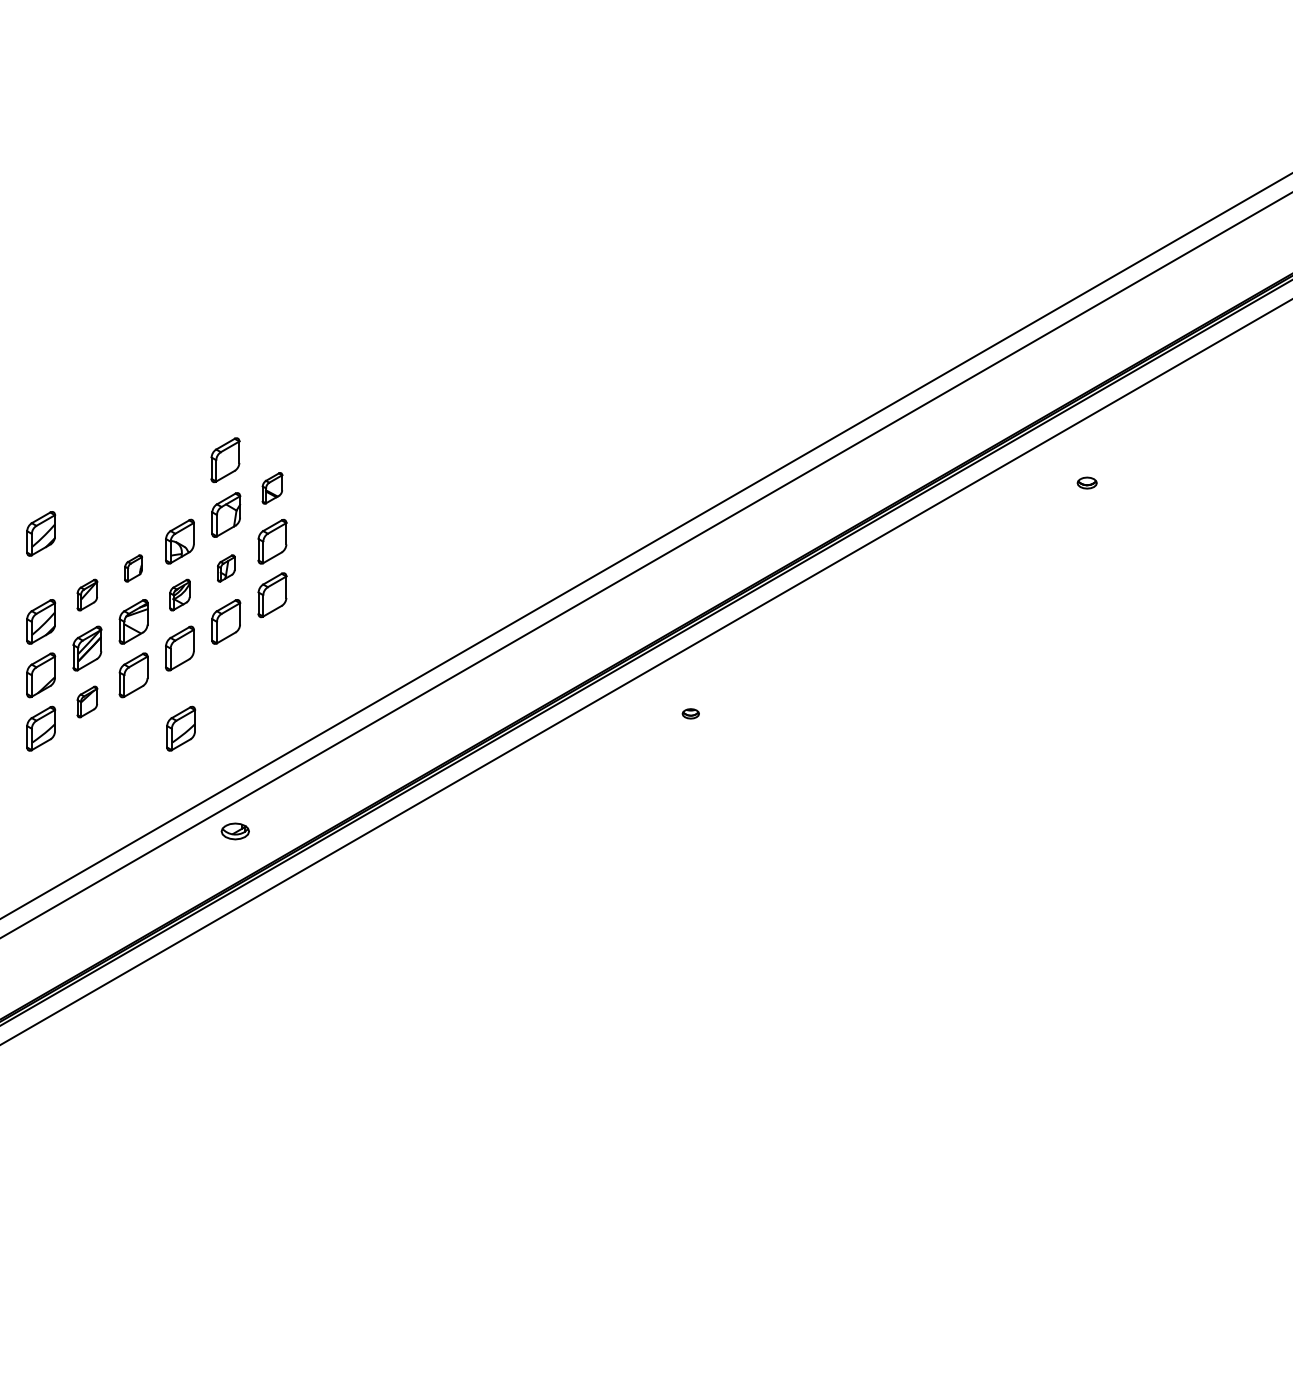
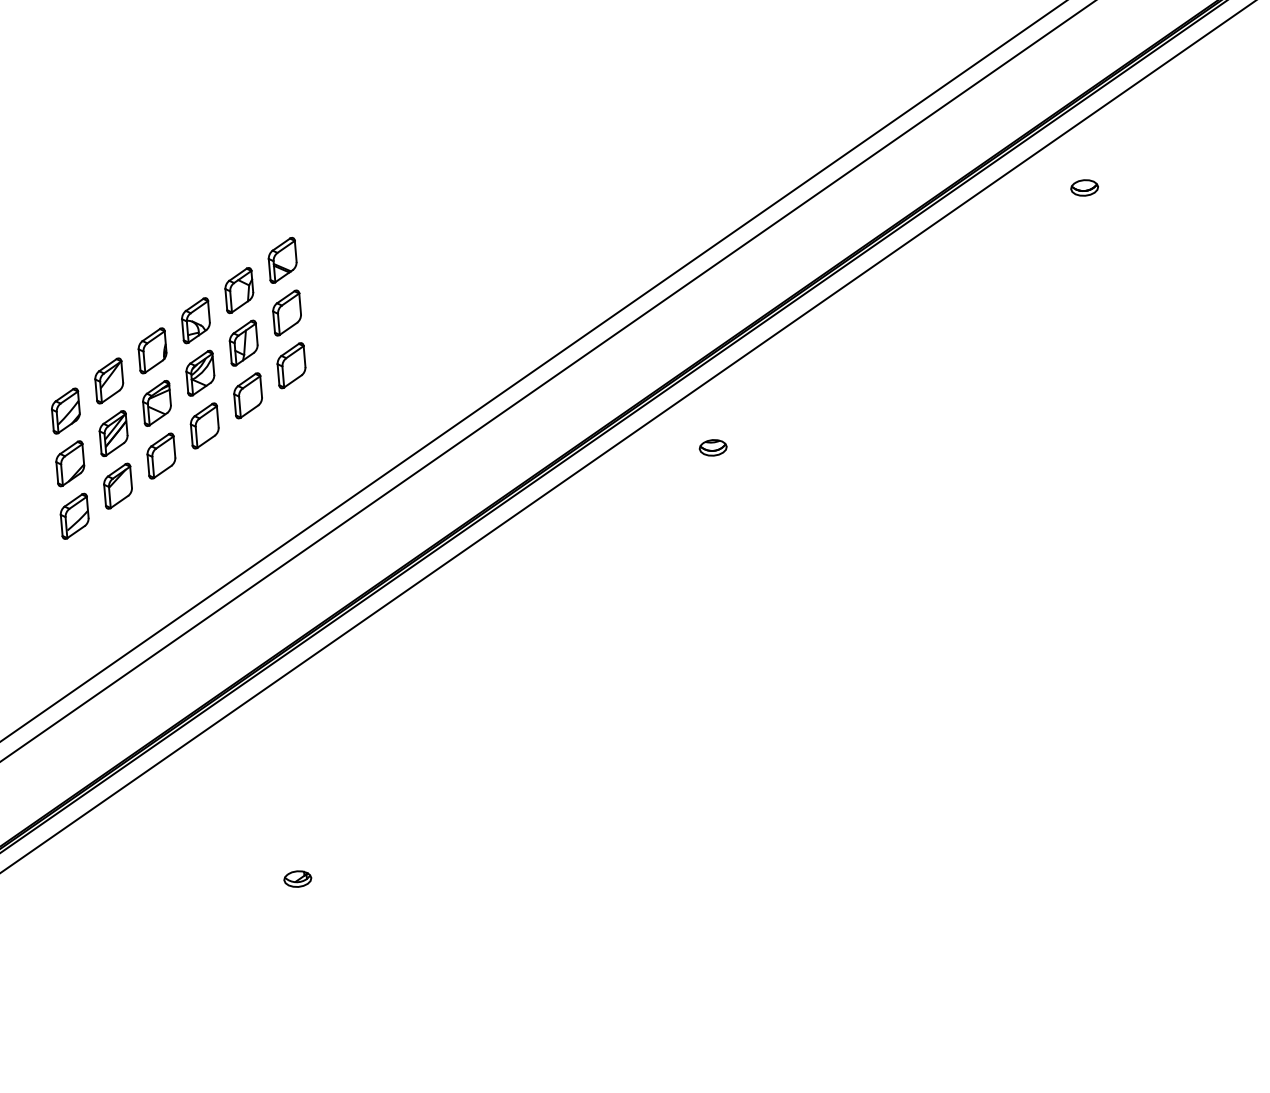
part: (225, 460) -> (234, 236), removed
part: (1086, 482) -> (1083, 187), size x1.43
part: (272, 488) -> (282, 260), size x1.43
part: (41, 533) -> (58, 324), removed
part: (133, 568) -> (152, 350), size x1.67
part: (226, 568) -> (244, 343), size x1.67
part: (87, 594) -> (109, 380), size x1.43
part: (179, 594) -> (199, 372), size x1.43
part: (87, 701) -> (118, 485), size x1.43
part: (690, 713) -> (712, 447), size x1.67
part: (181, 728) -> (212, 504), removed
part: (234, 831) -> (296, 879), moved

